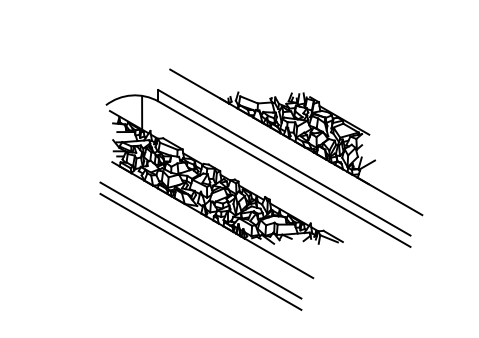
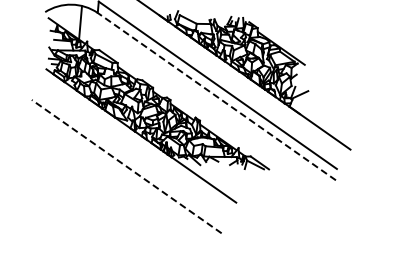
line: (284, 174) -> (216, 96), solid -> dashed
line: (200, 240) -> (127, 155), removed
line: (200, 251) -> (126, 166), solid -> dashed

